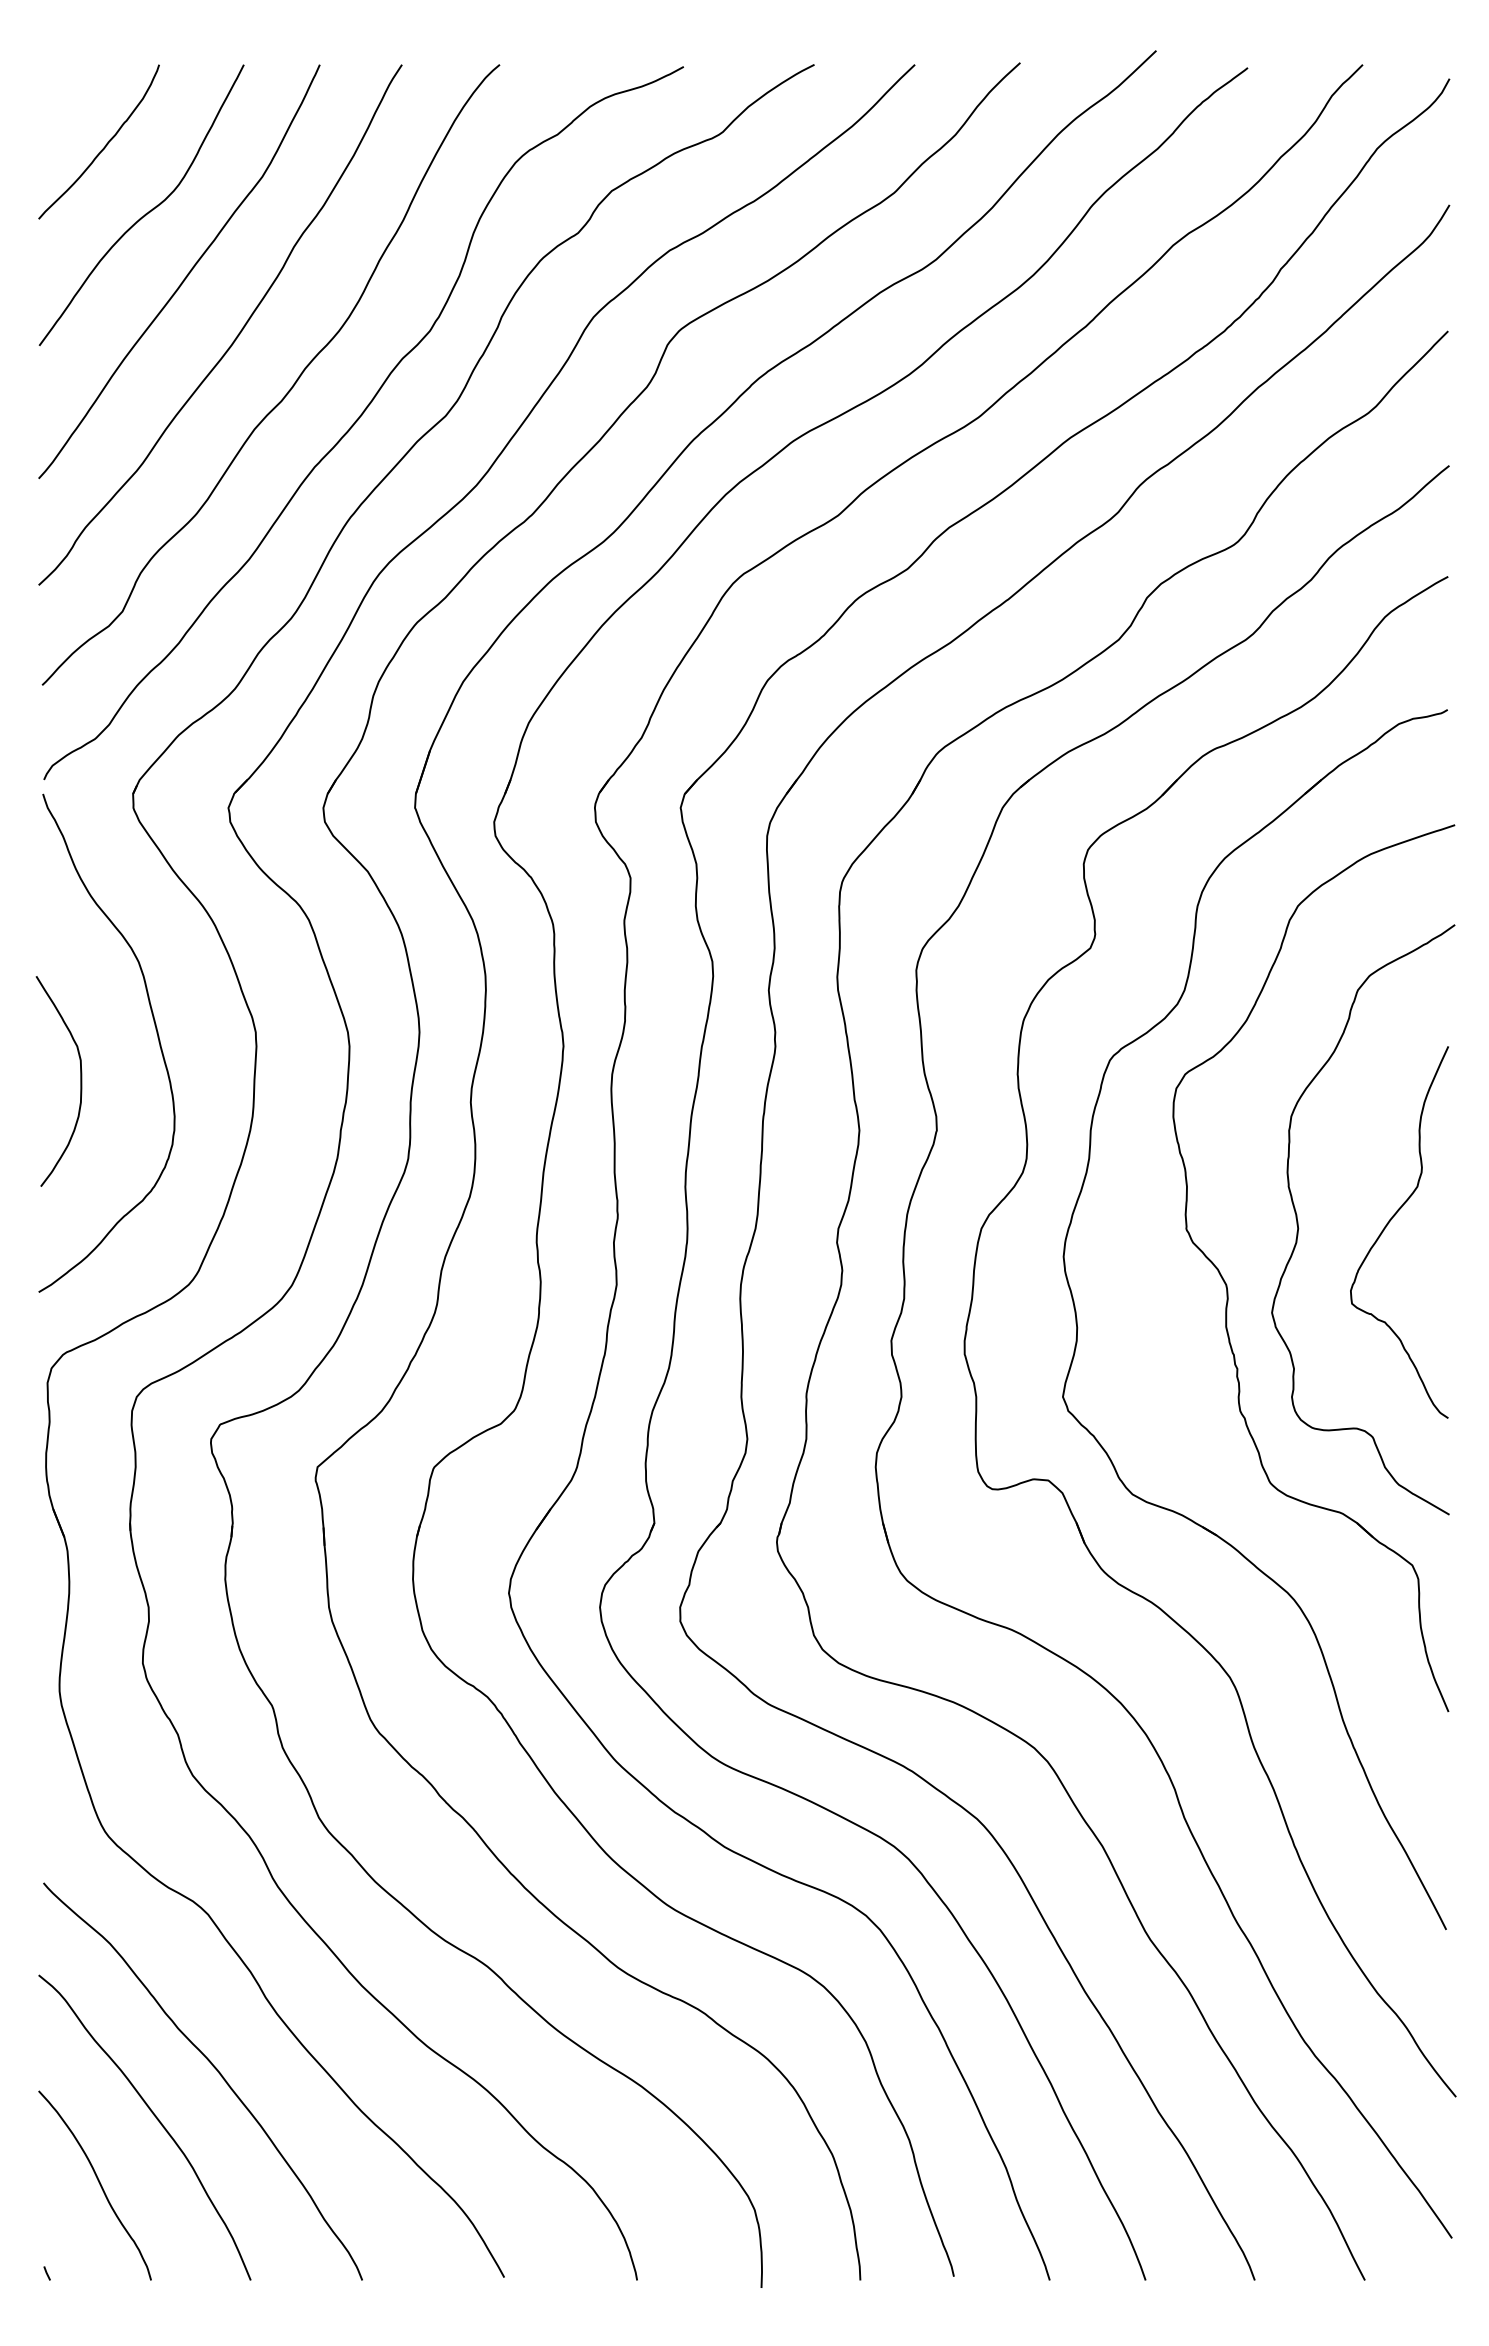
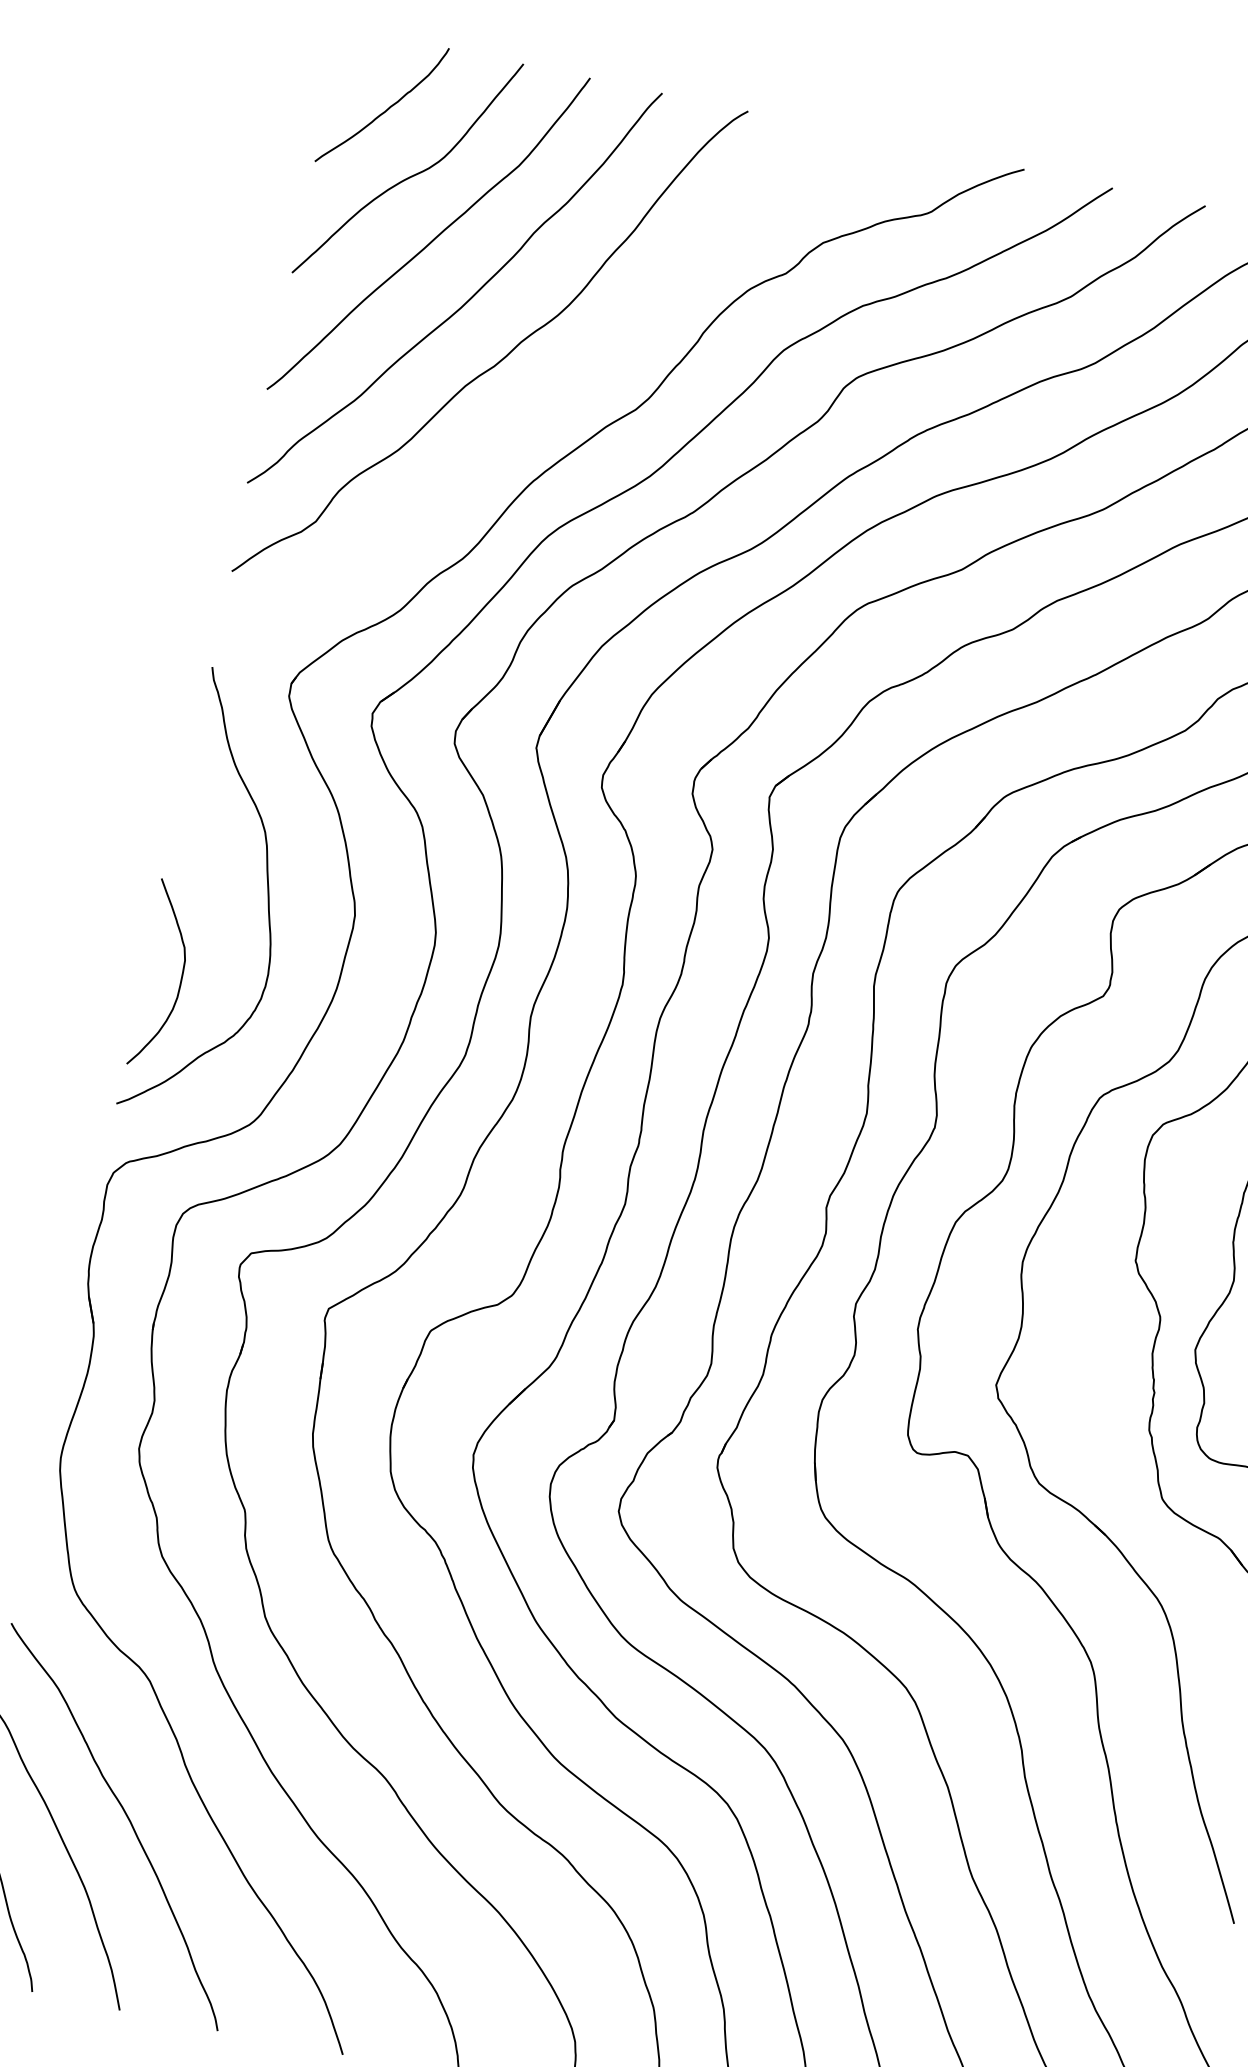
curve: (359, 419) -> (559, 396), removed
curve: (80, 1081) -> (180, 979), moved

